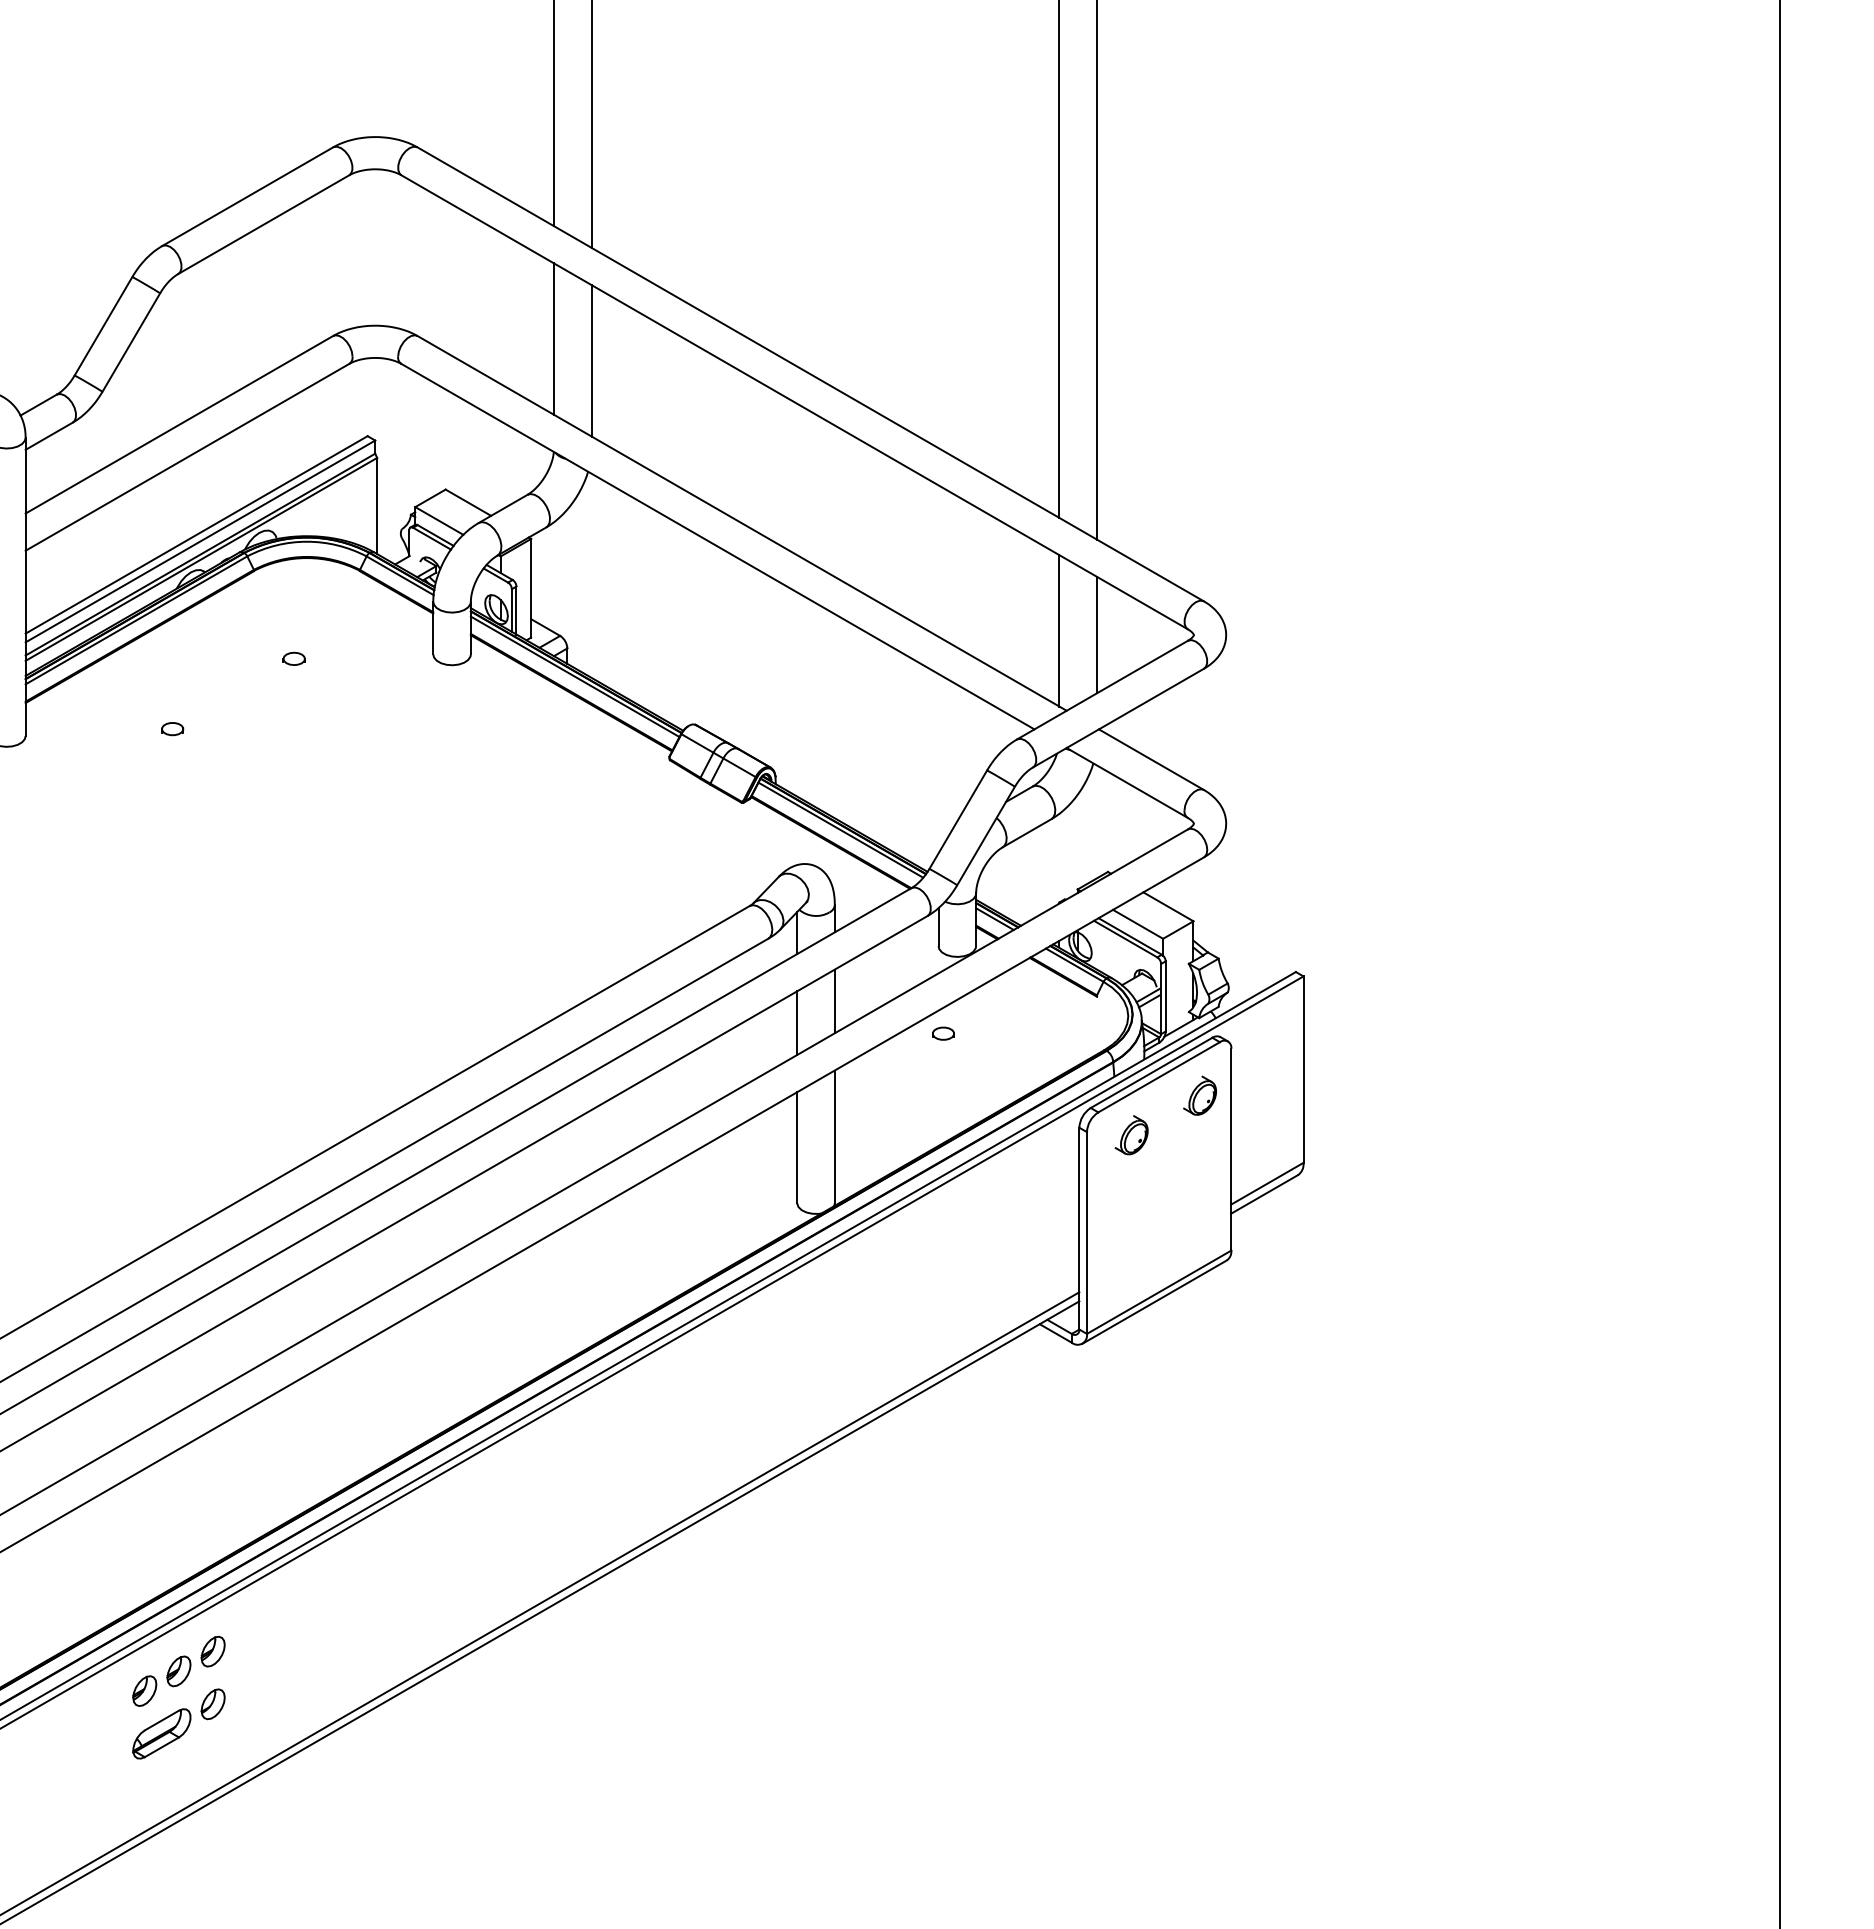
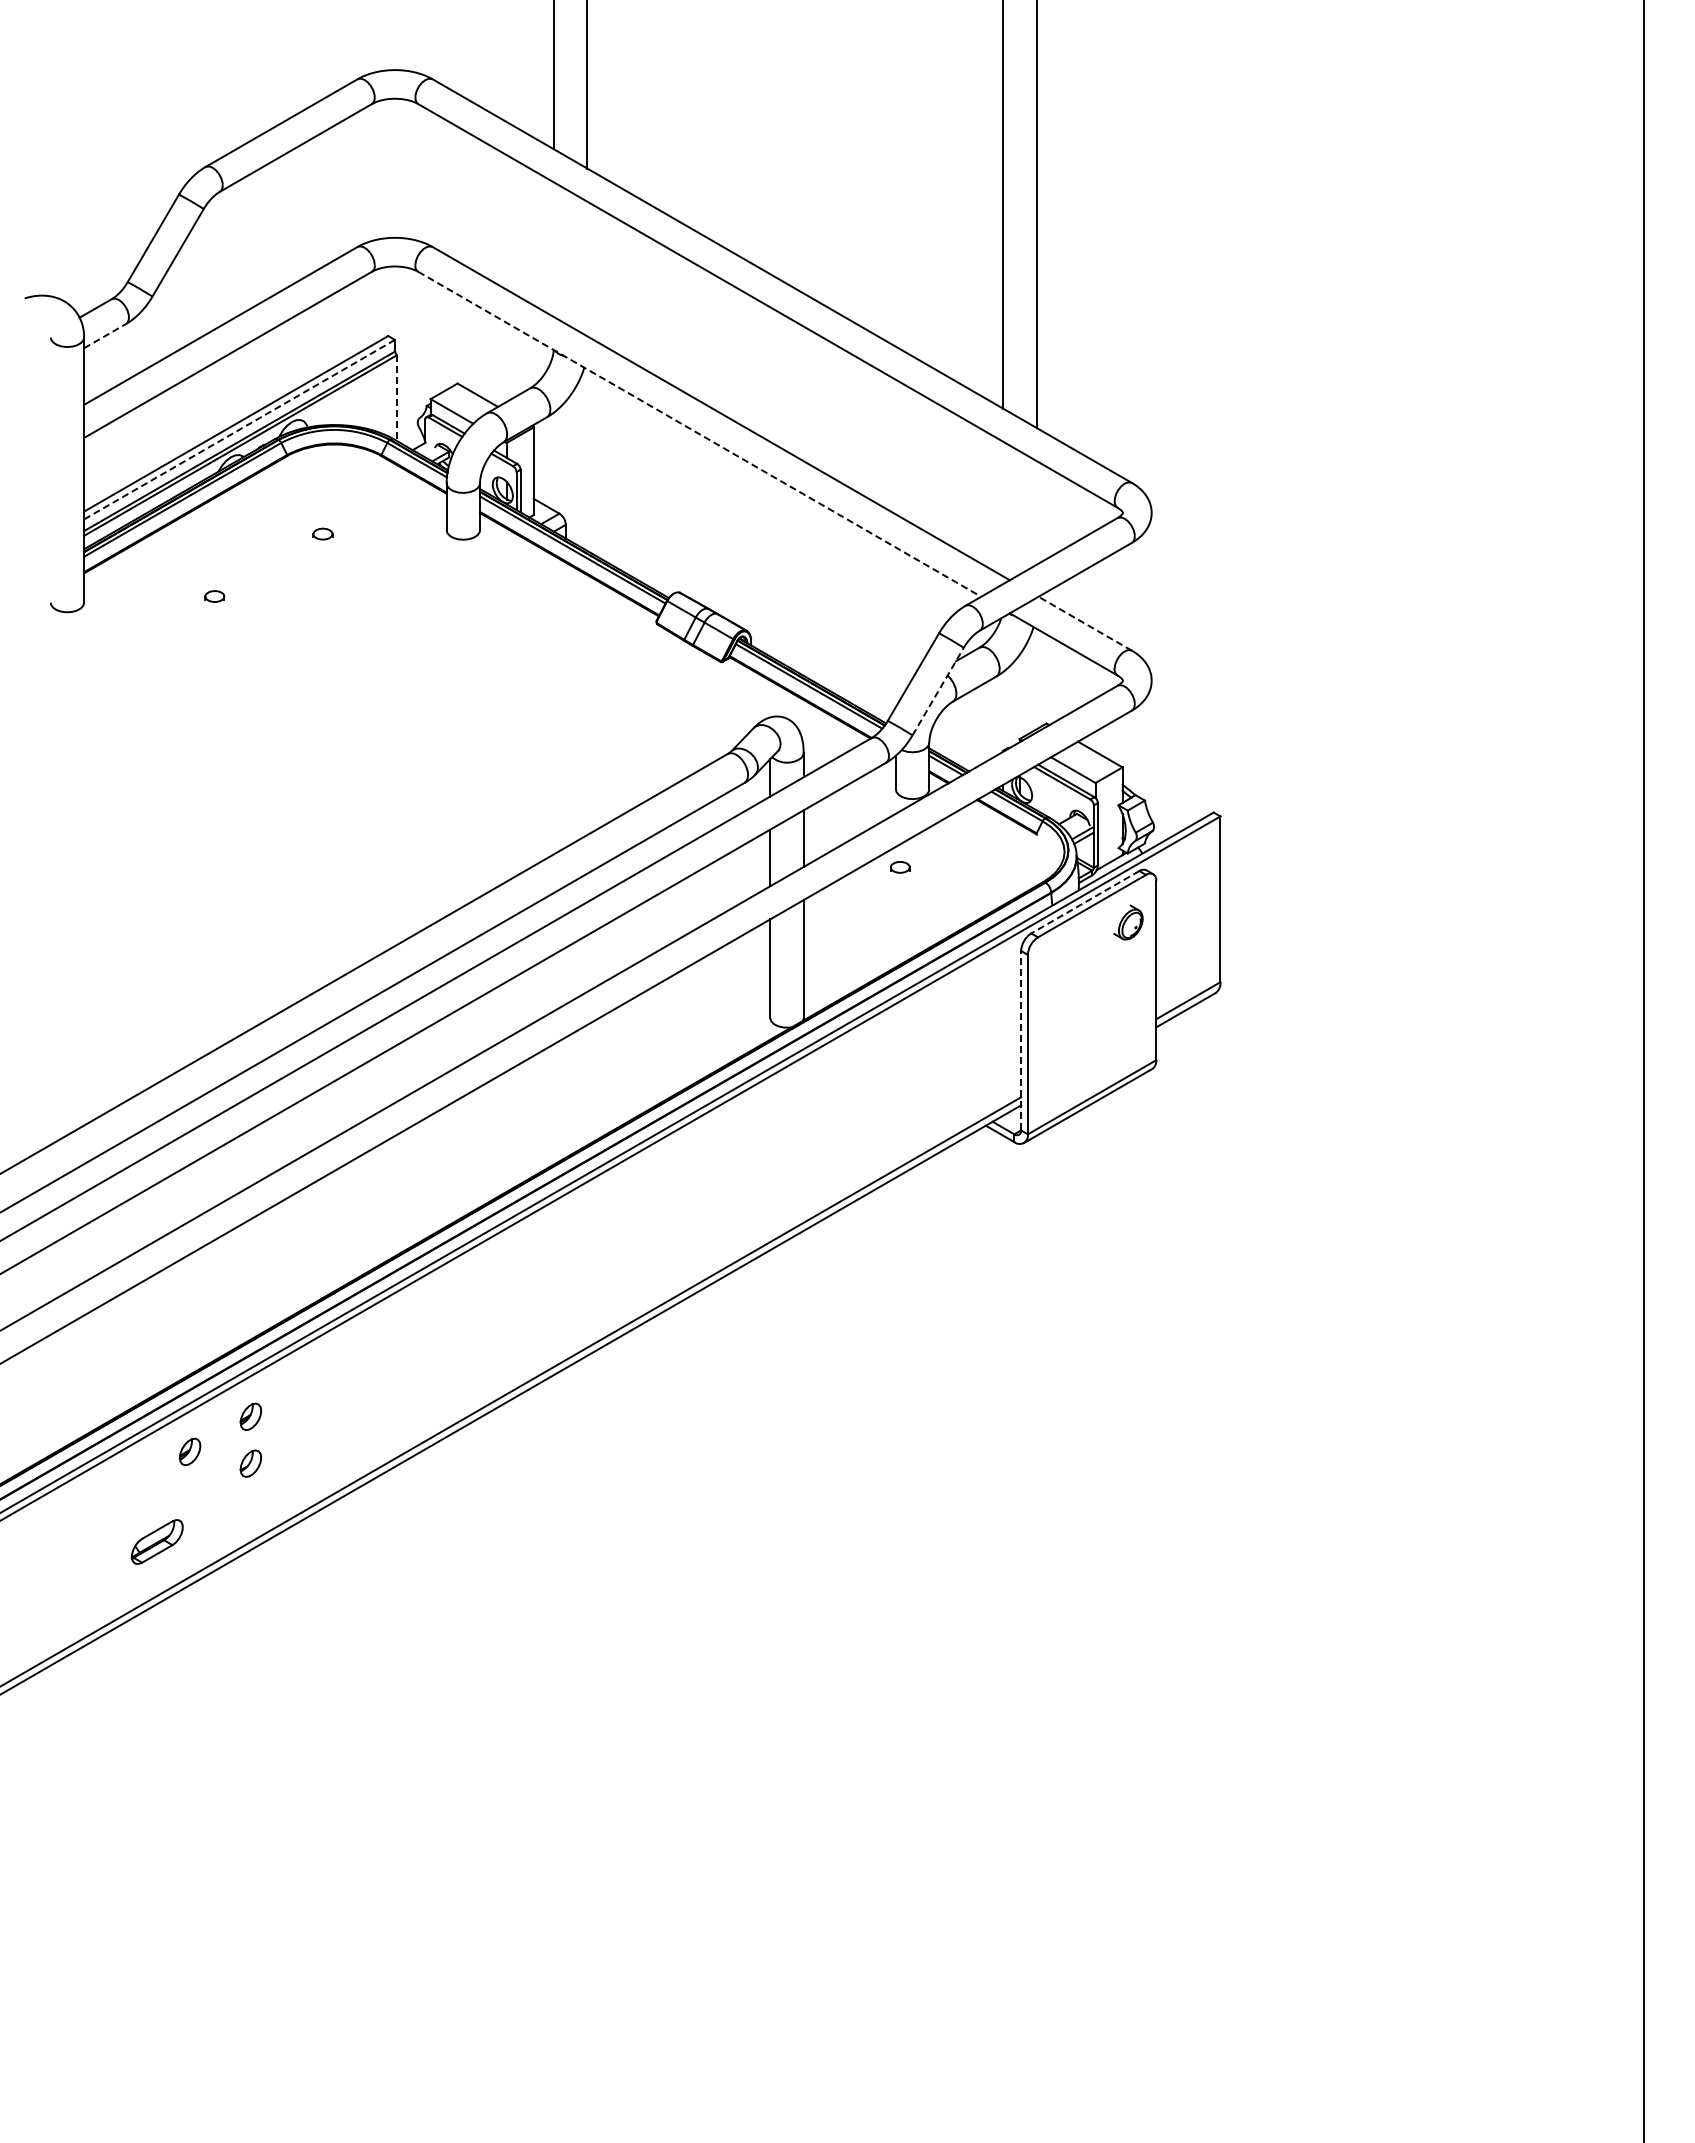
line: (554, 338) -> (554, 249), removed
line: (591, 360) -> (587, 268), removed
line: (49, 435) -> (105, 335), solid -> dashed
line: (376, 506) -> (396, 398), solid -> dashed
line: (201, 541) -> (240, 429), solid -> dashed
line: (717, 546) -> (699, 434), solid -> dashed
line: (1059, 630) -> (1003, 508), removed
line: (1096, 634) -> (1036, 512), removed
line: (1151, 759) -> (1085, 623), solid -> dashed
line: (986, 835) -> (938, 691), solid -> dashed
line: (1150, 1073) -> (1084, 902), solid -> dashed
part: (1131, 1135) -> (1067, 957), removed
line: (1079, 1228) -> (1021, 1040), solid -> dashed
part: (178, 1671) -> (220, 1434), removed
part: (160, 1733) -> (156, 1541), moved

